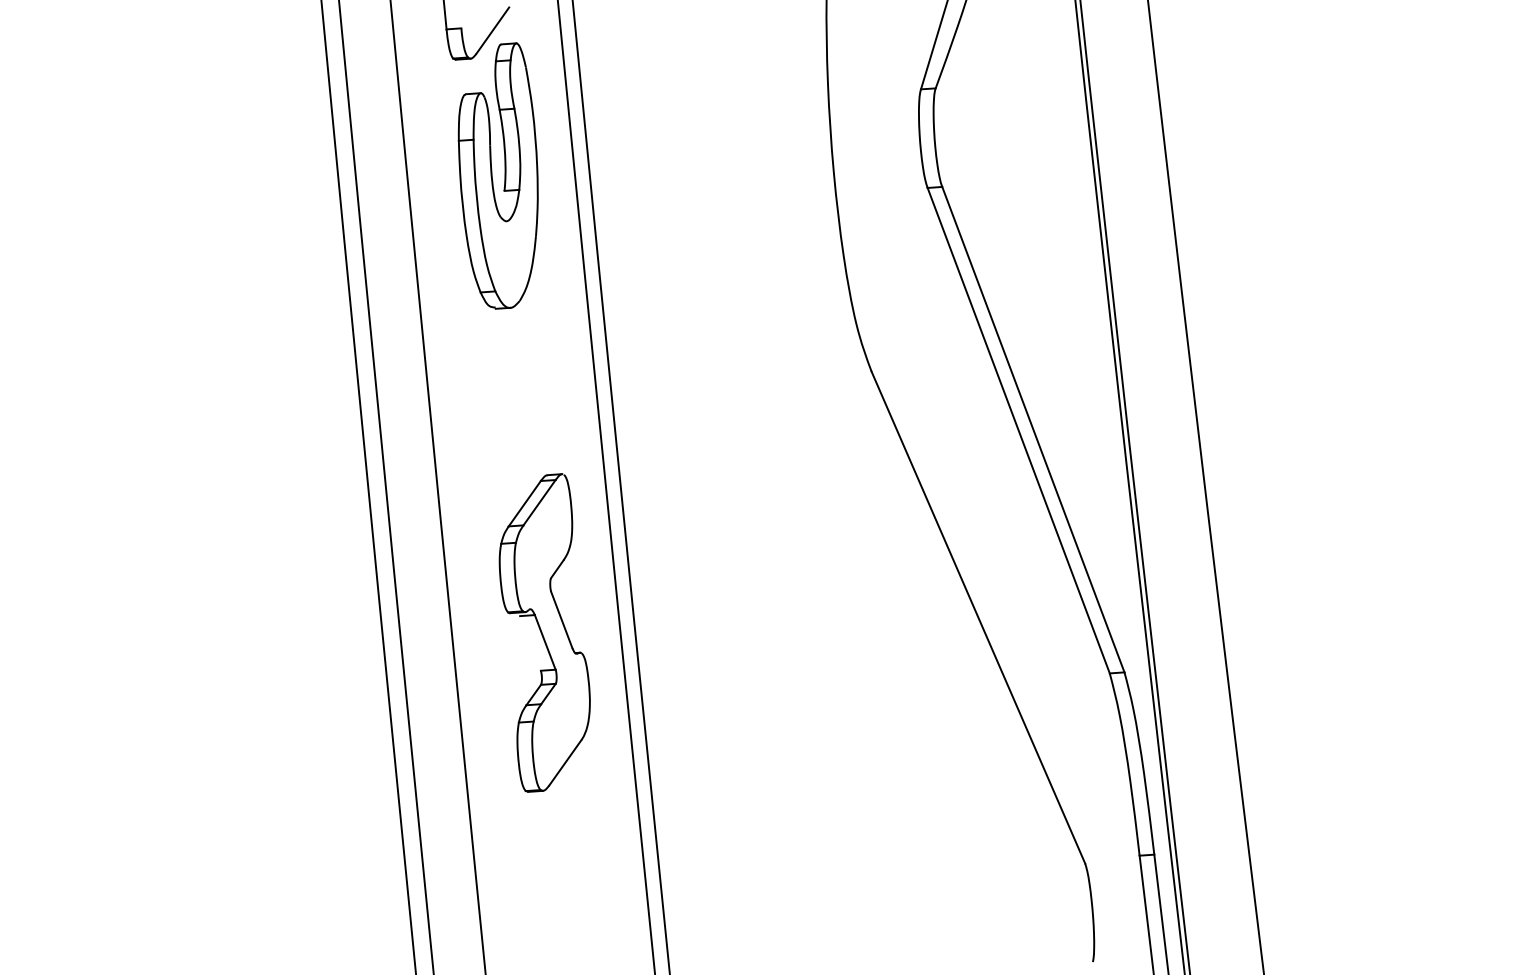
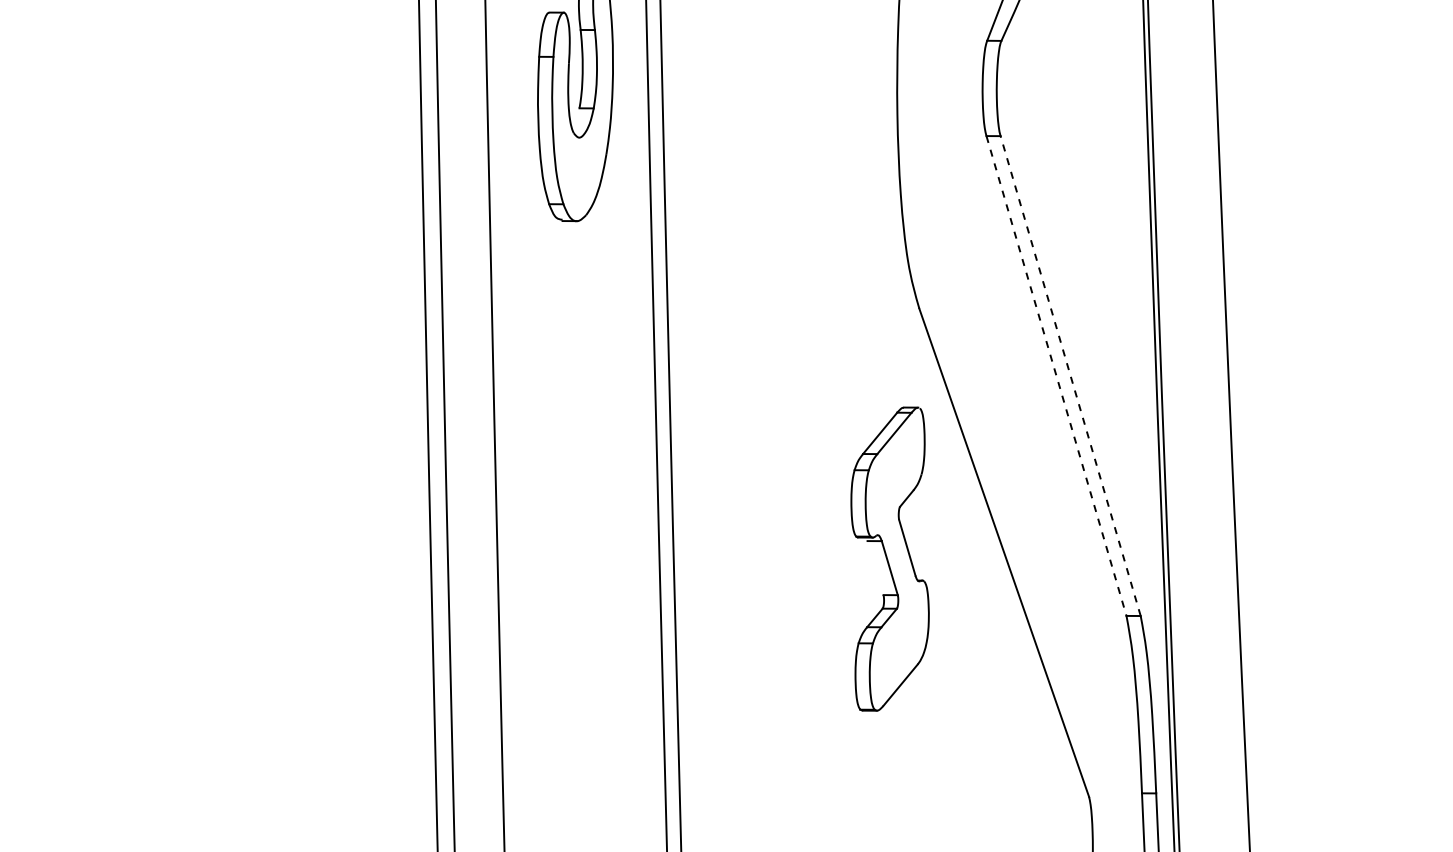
line: (1033, 429) -> (1070, 375), solid -> dashed
line: (1018, 431) -> (1056, 376), solid -> dashed
part: (544, 632) -> (889, 558), moved

